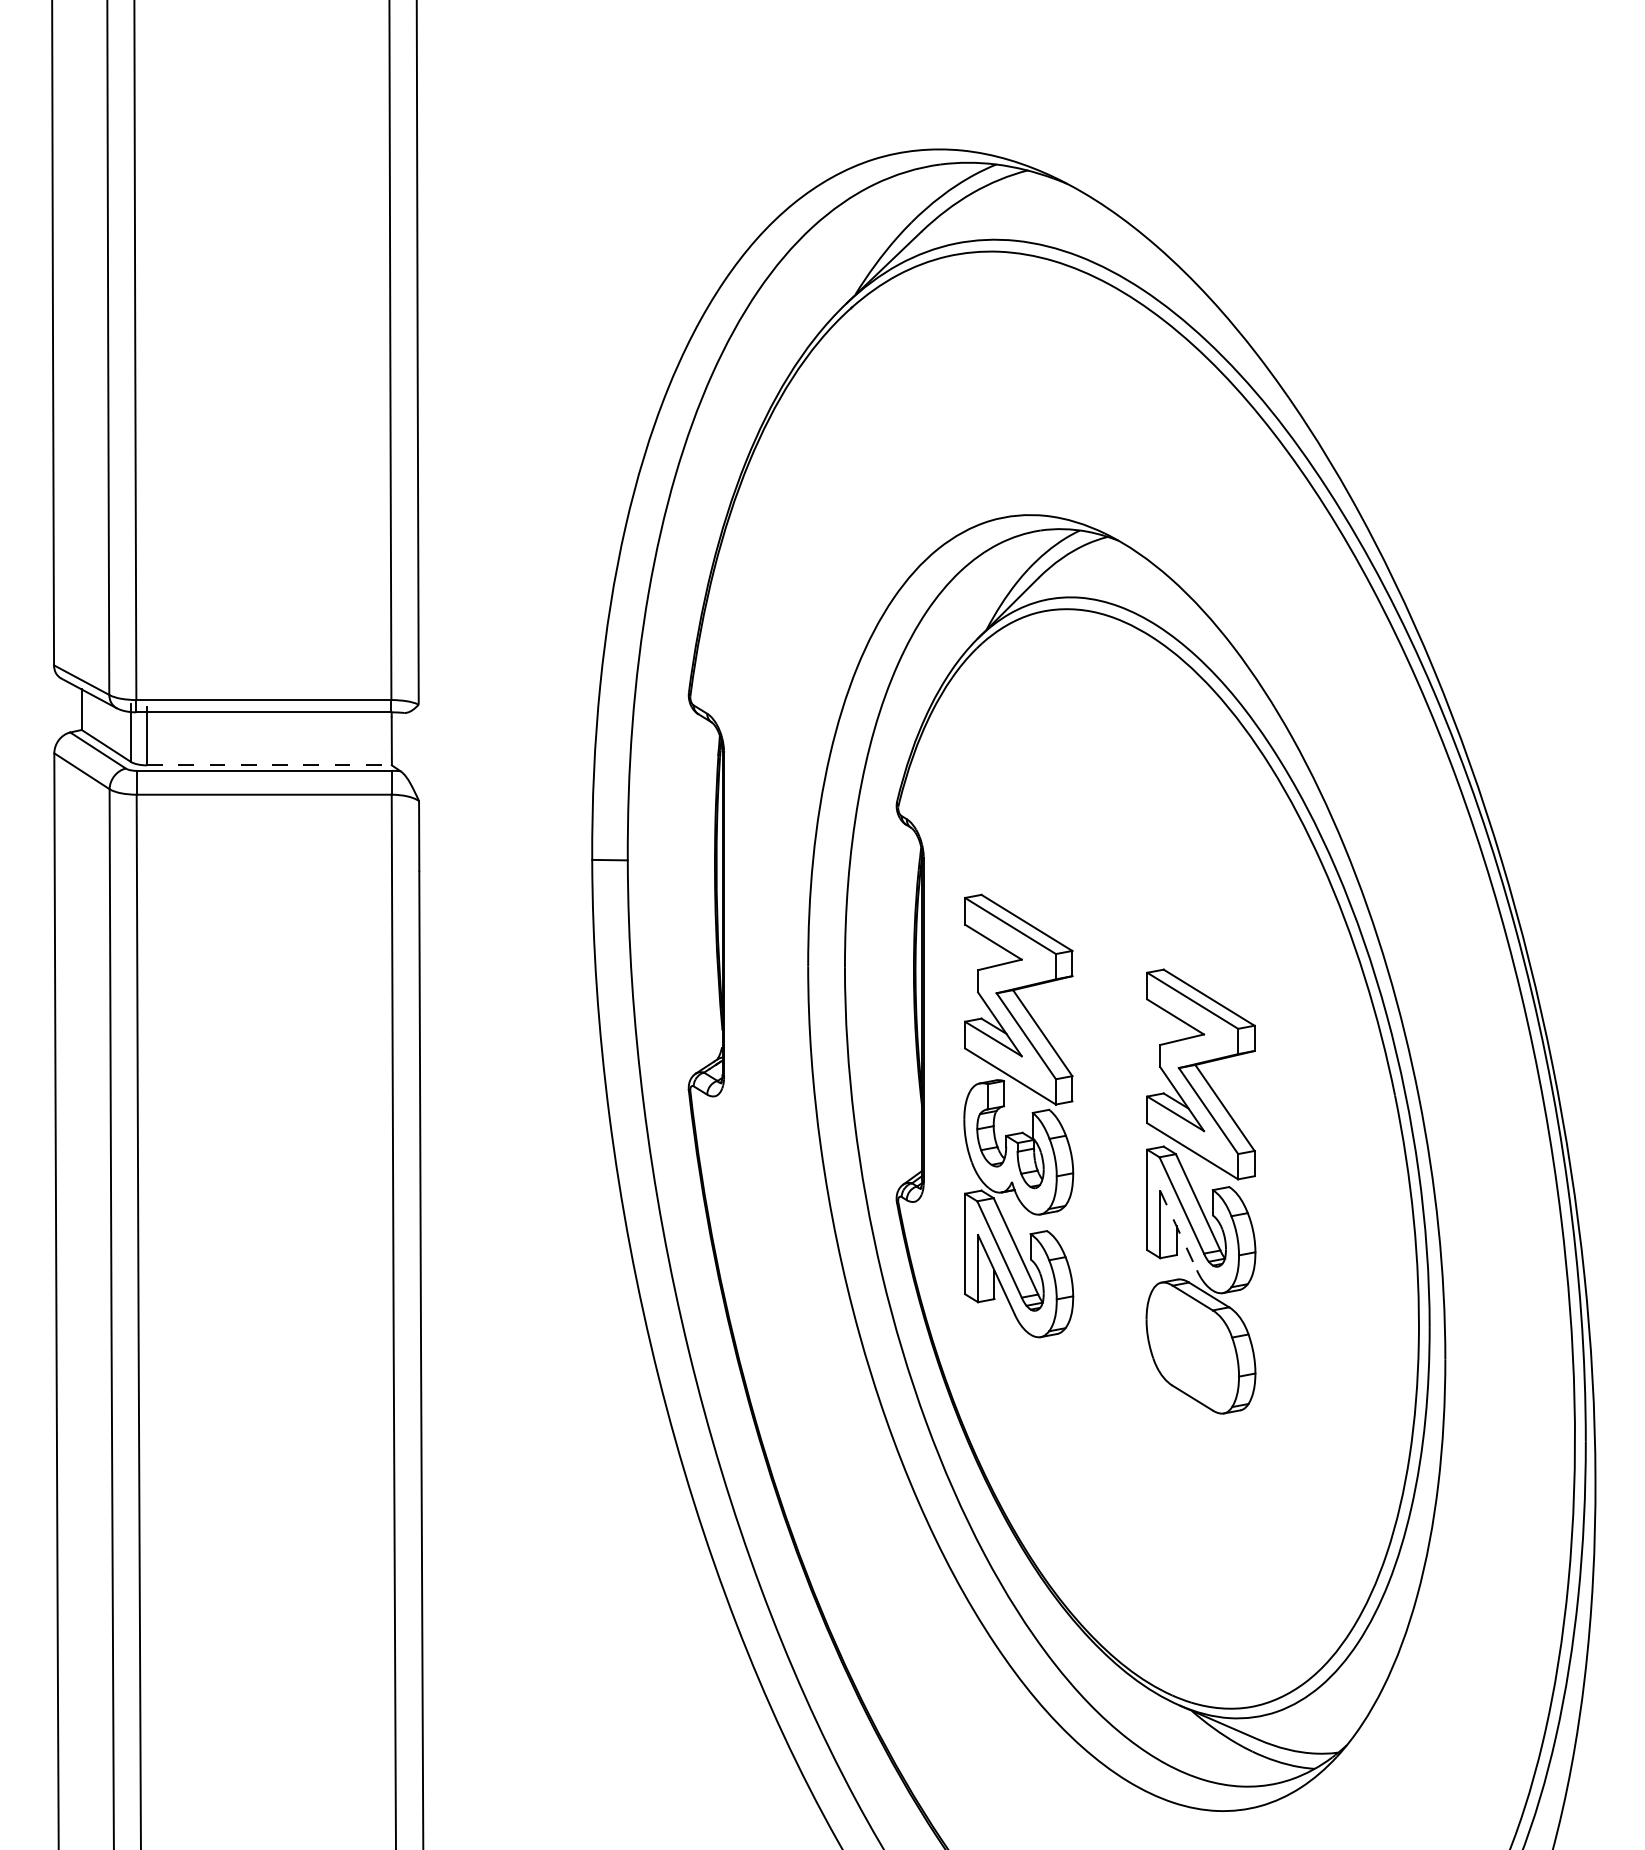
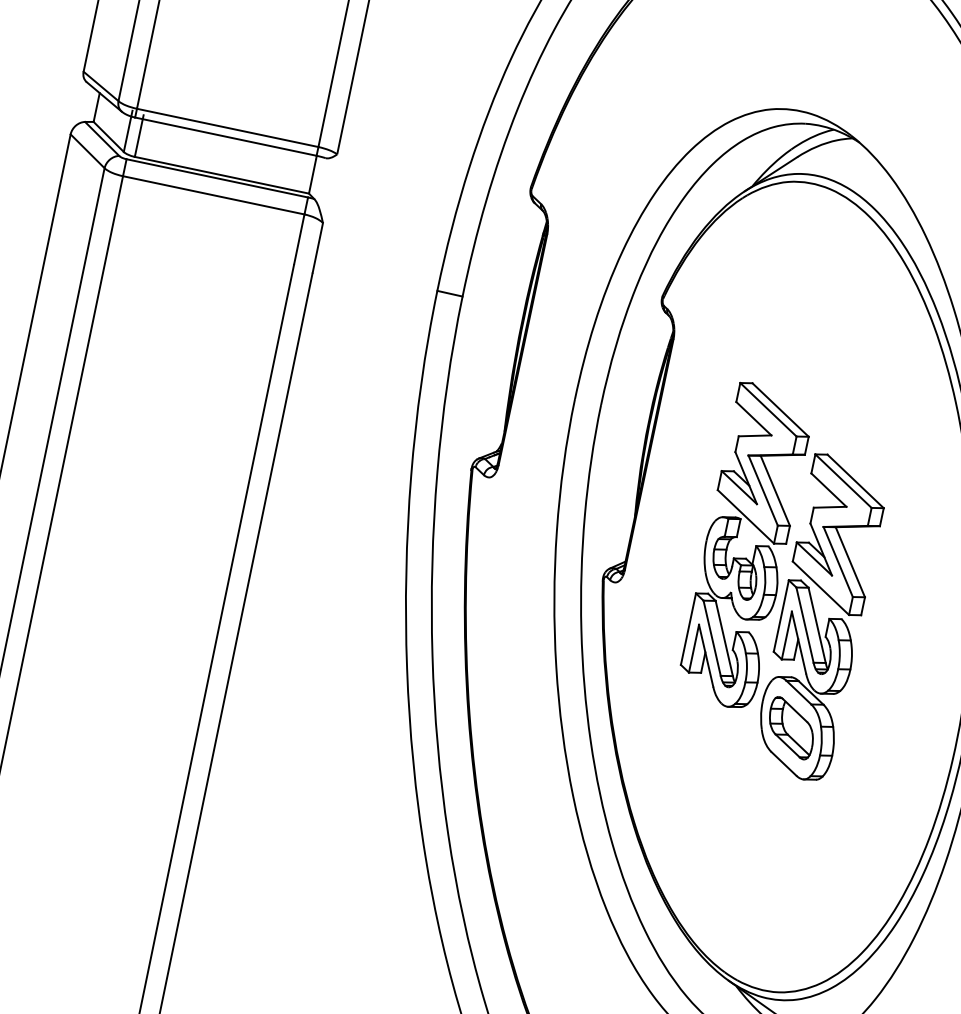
line: (270, 765) -> (222, 175), dashed -> solid
part: (1031, 1112) -> (755, 545), moved
line: (1178, 1230) -> (798, 642), dashed -> solid
part: (1192, 1347) -> (791, 727), added

